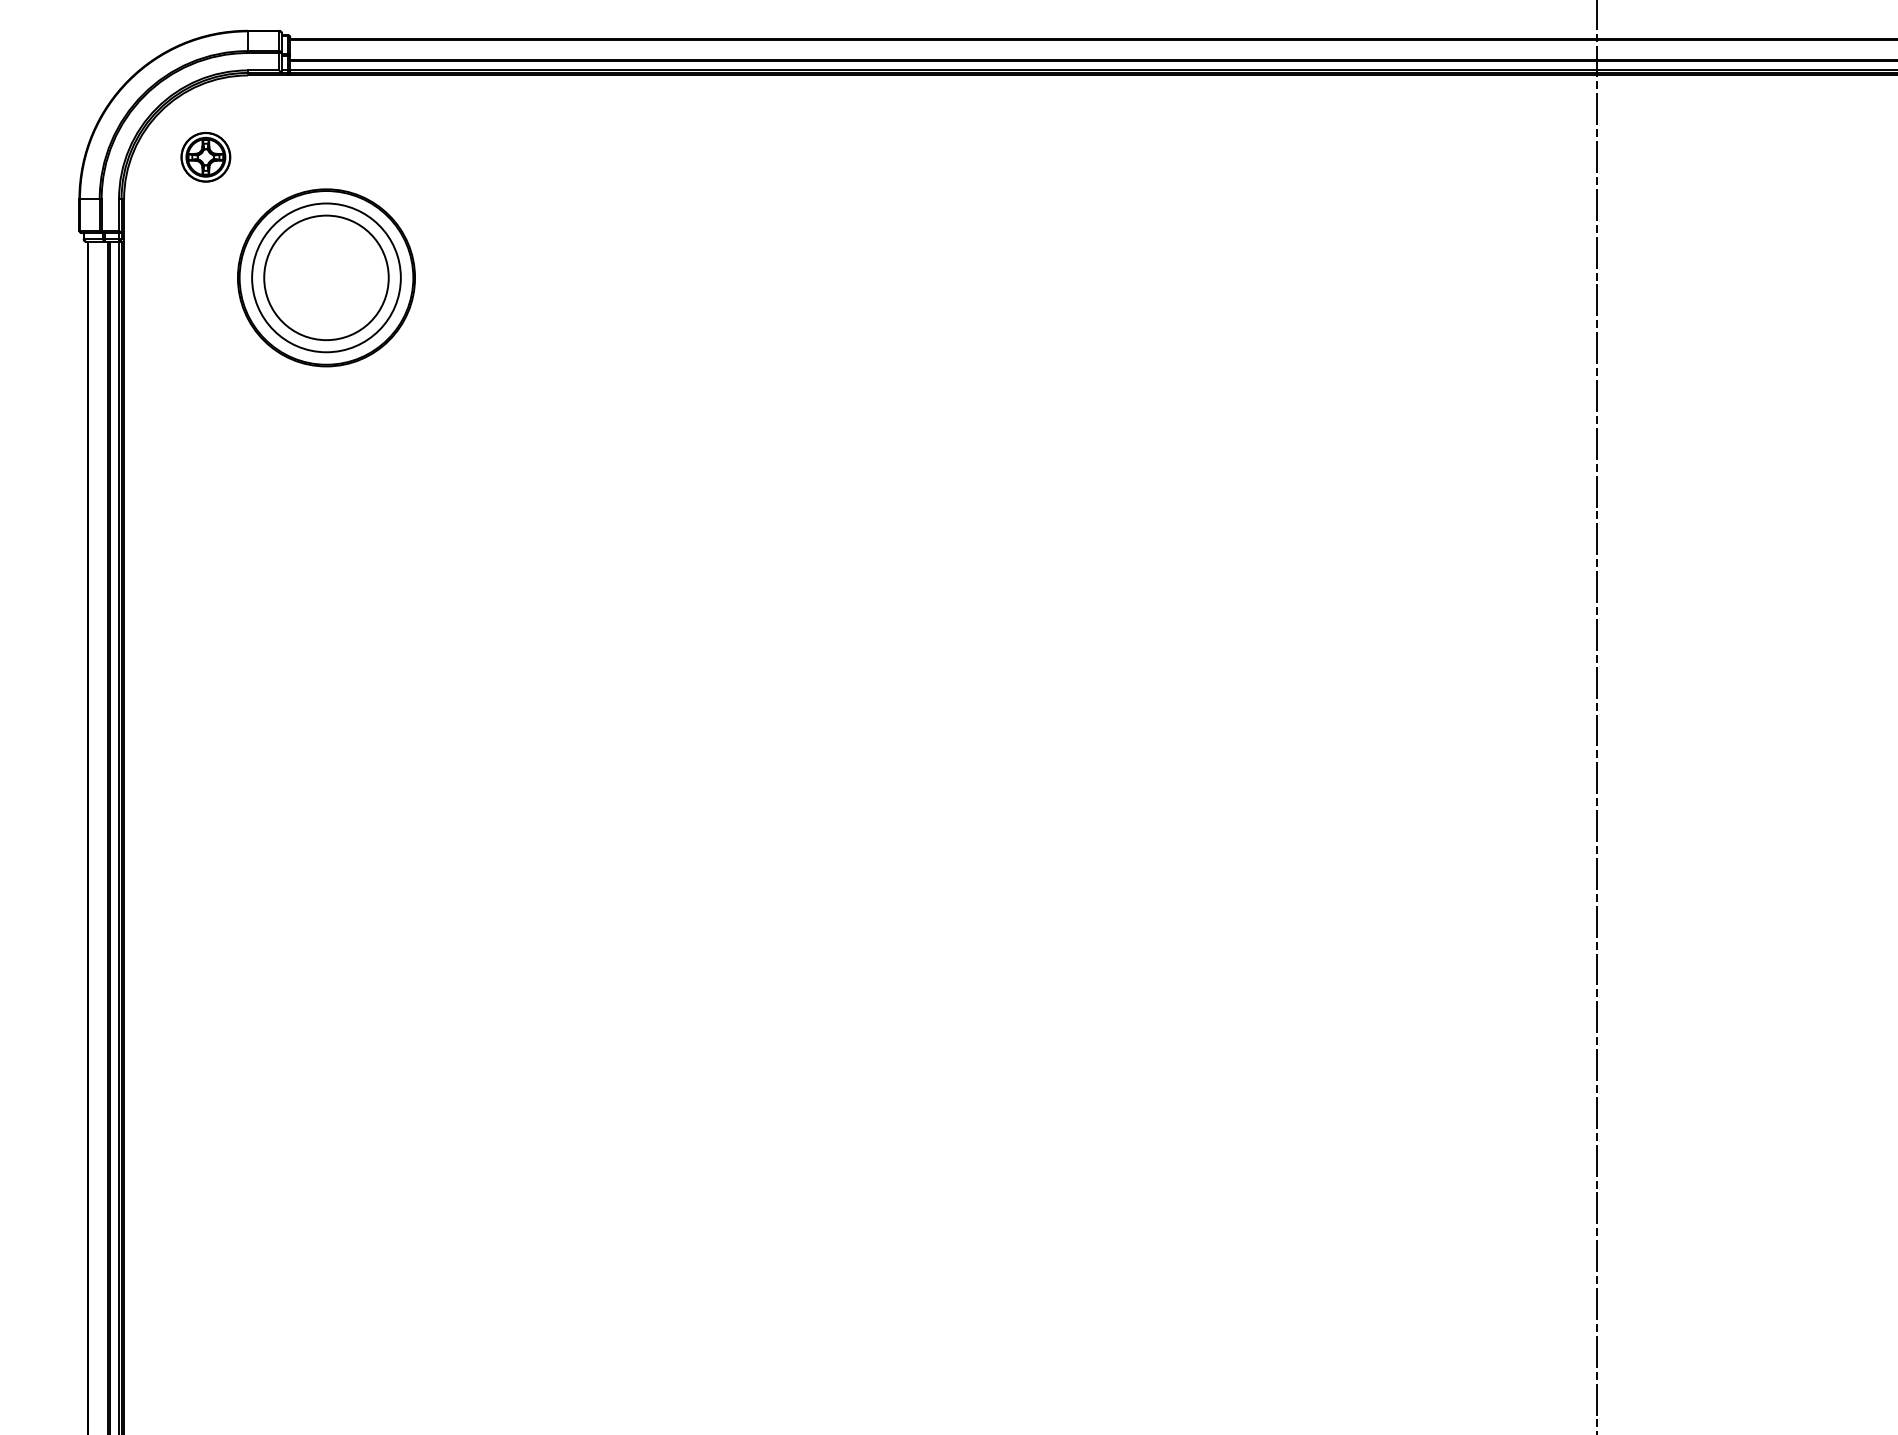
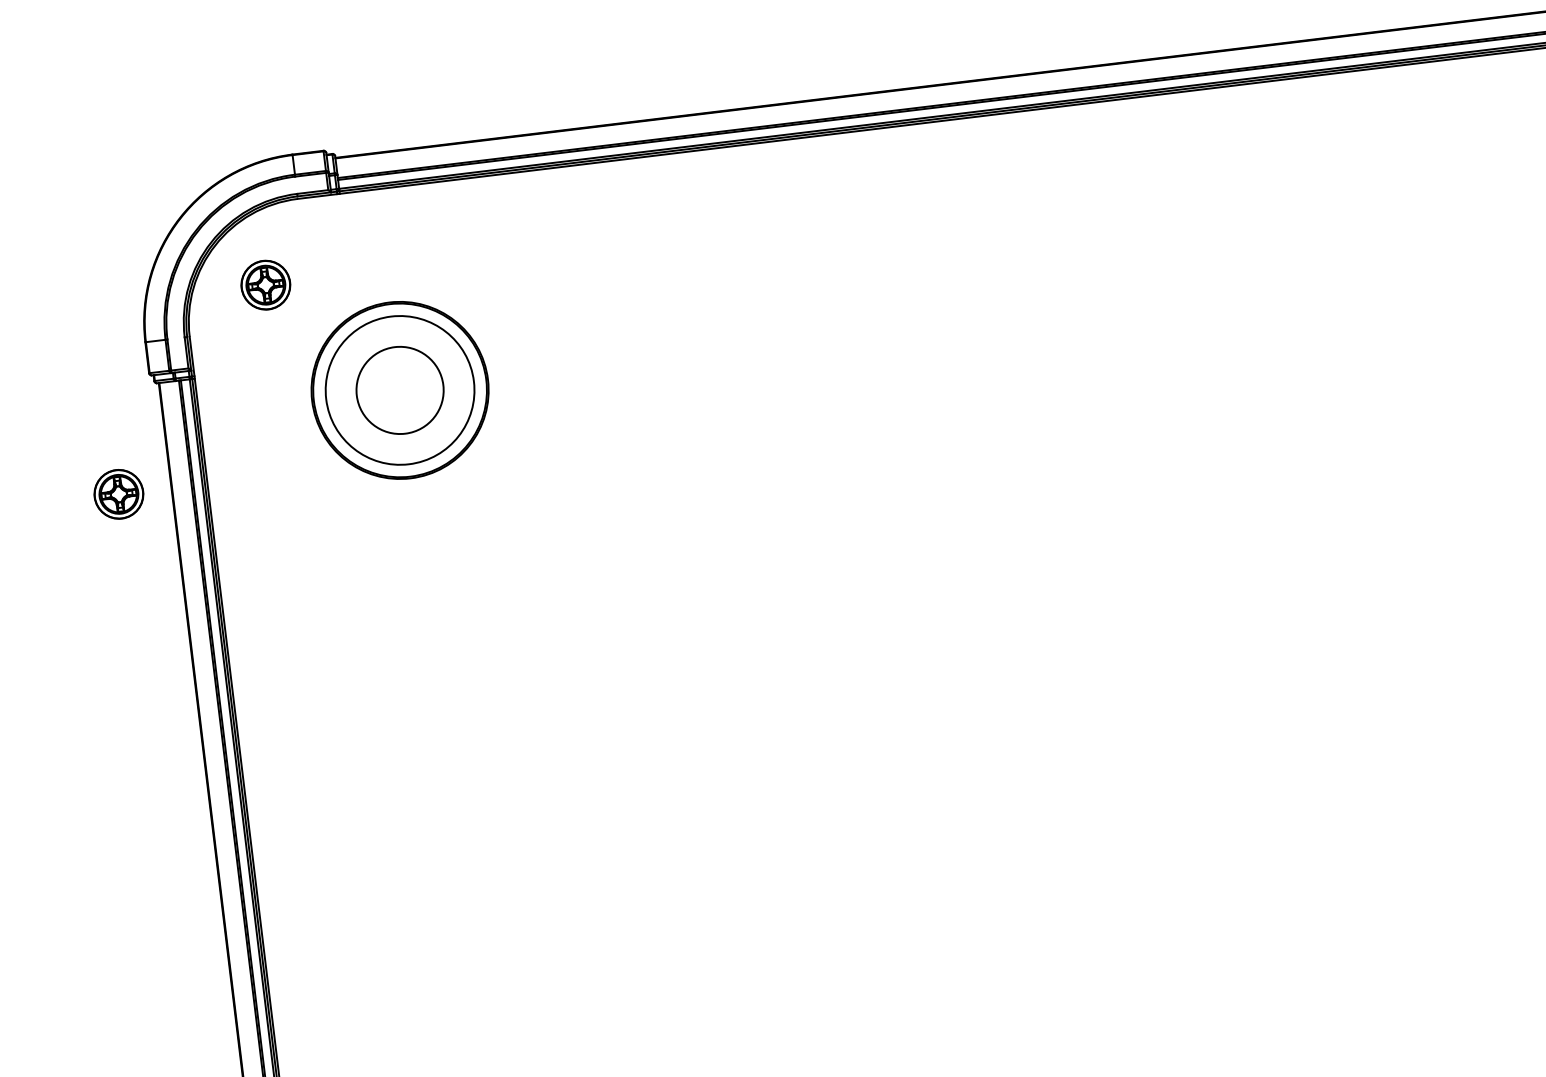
circle: (326, 277) -> (400, 390), size x0.7
part: (34, 347) -> (118, 494), added

